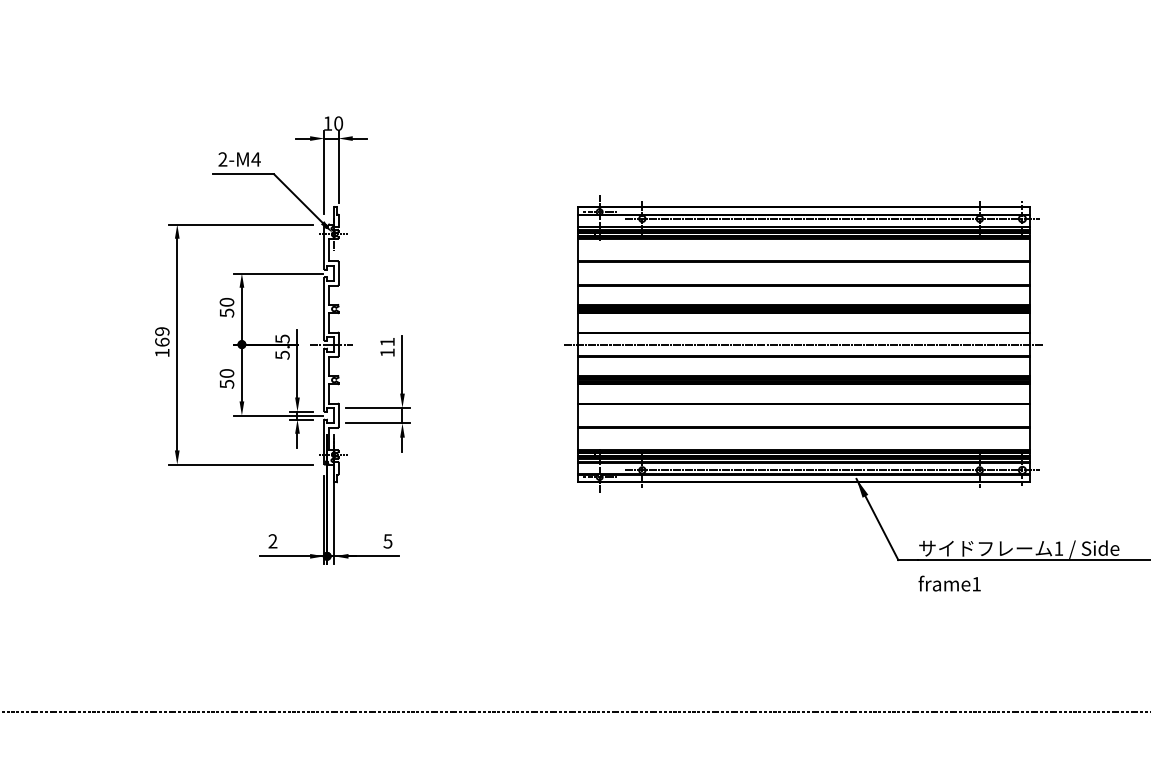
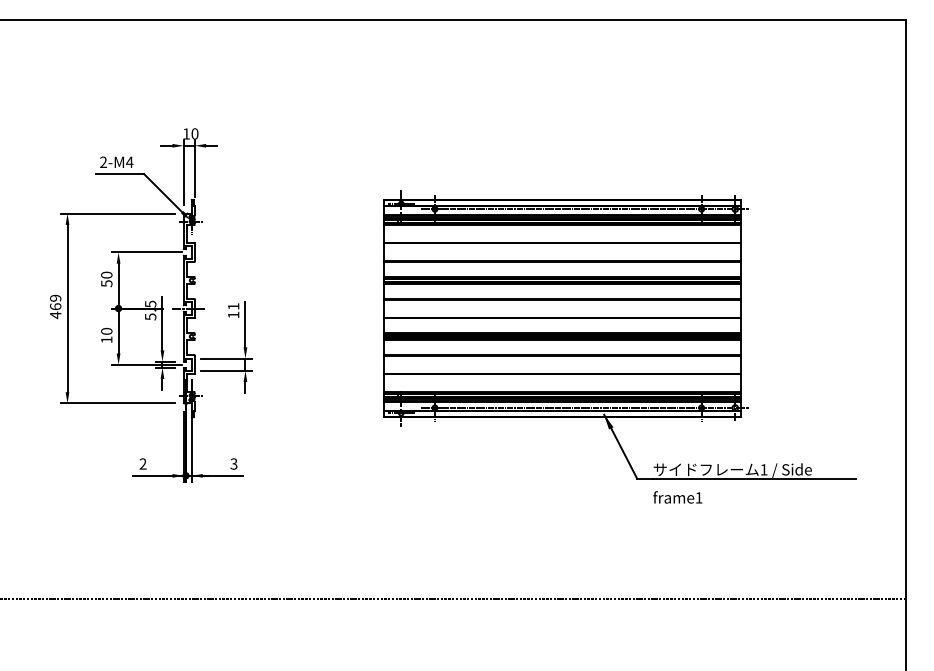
line: (803, 344) -> (562, 308), removed
text: (162, 353) -> (55, 315), 169 -> 469
text: (226, 383) -> (106, 339), 50 -> 10
text: (388, 540) -> (234, 463), 5 -> 3

